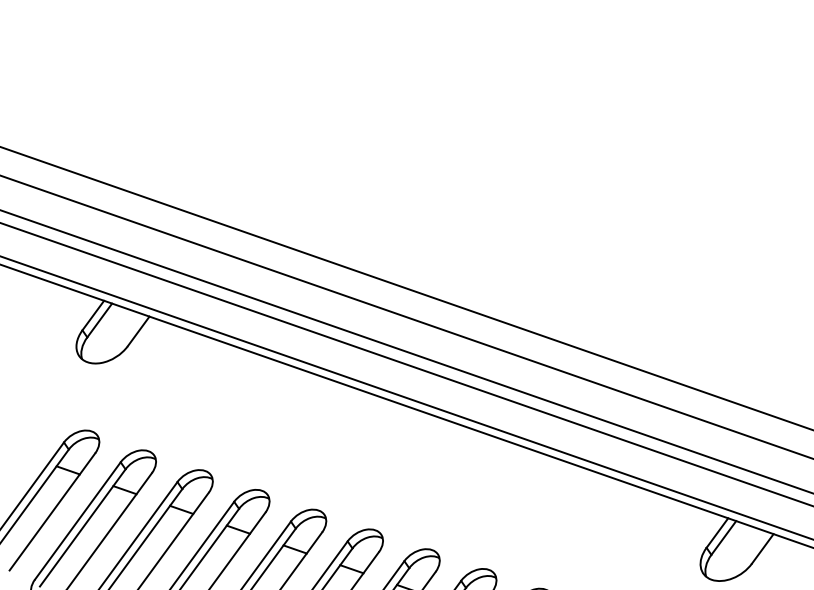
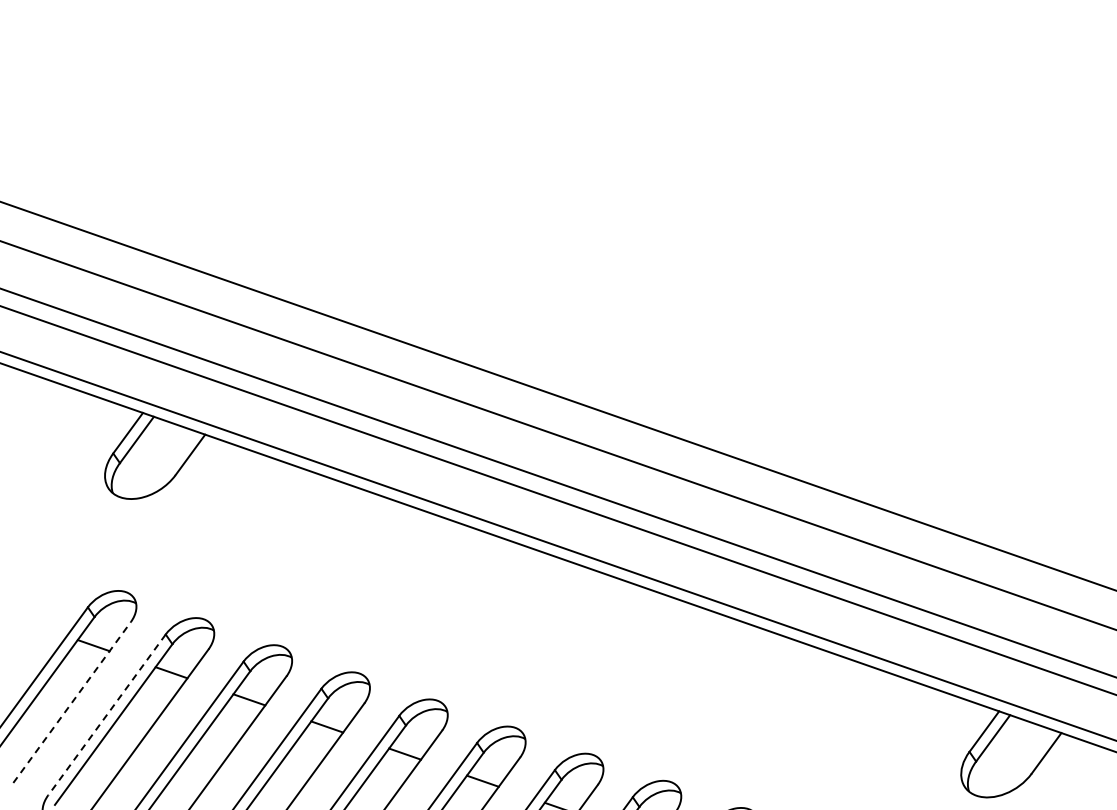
line: (52, 511) -> (72, 702), solid -> dashed
line: (78, 520) -> (107, 714), solid -> dashed

